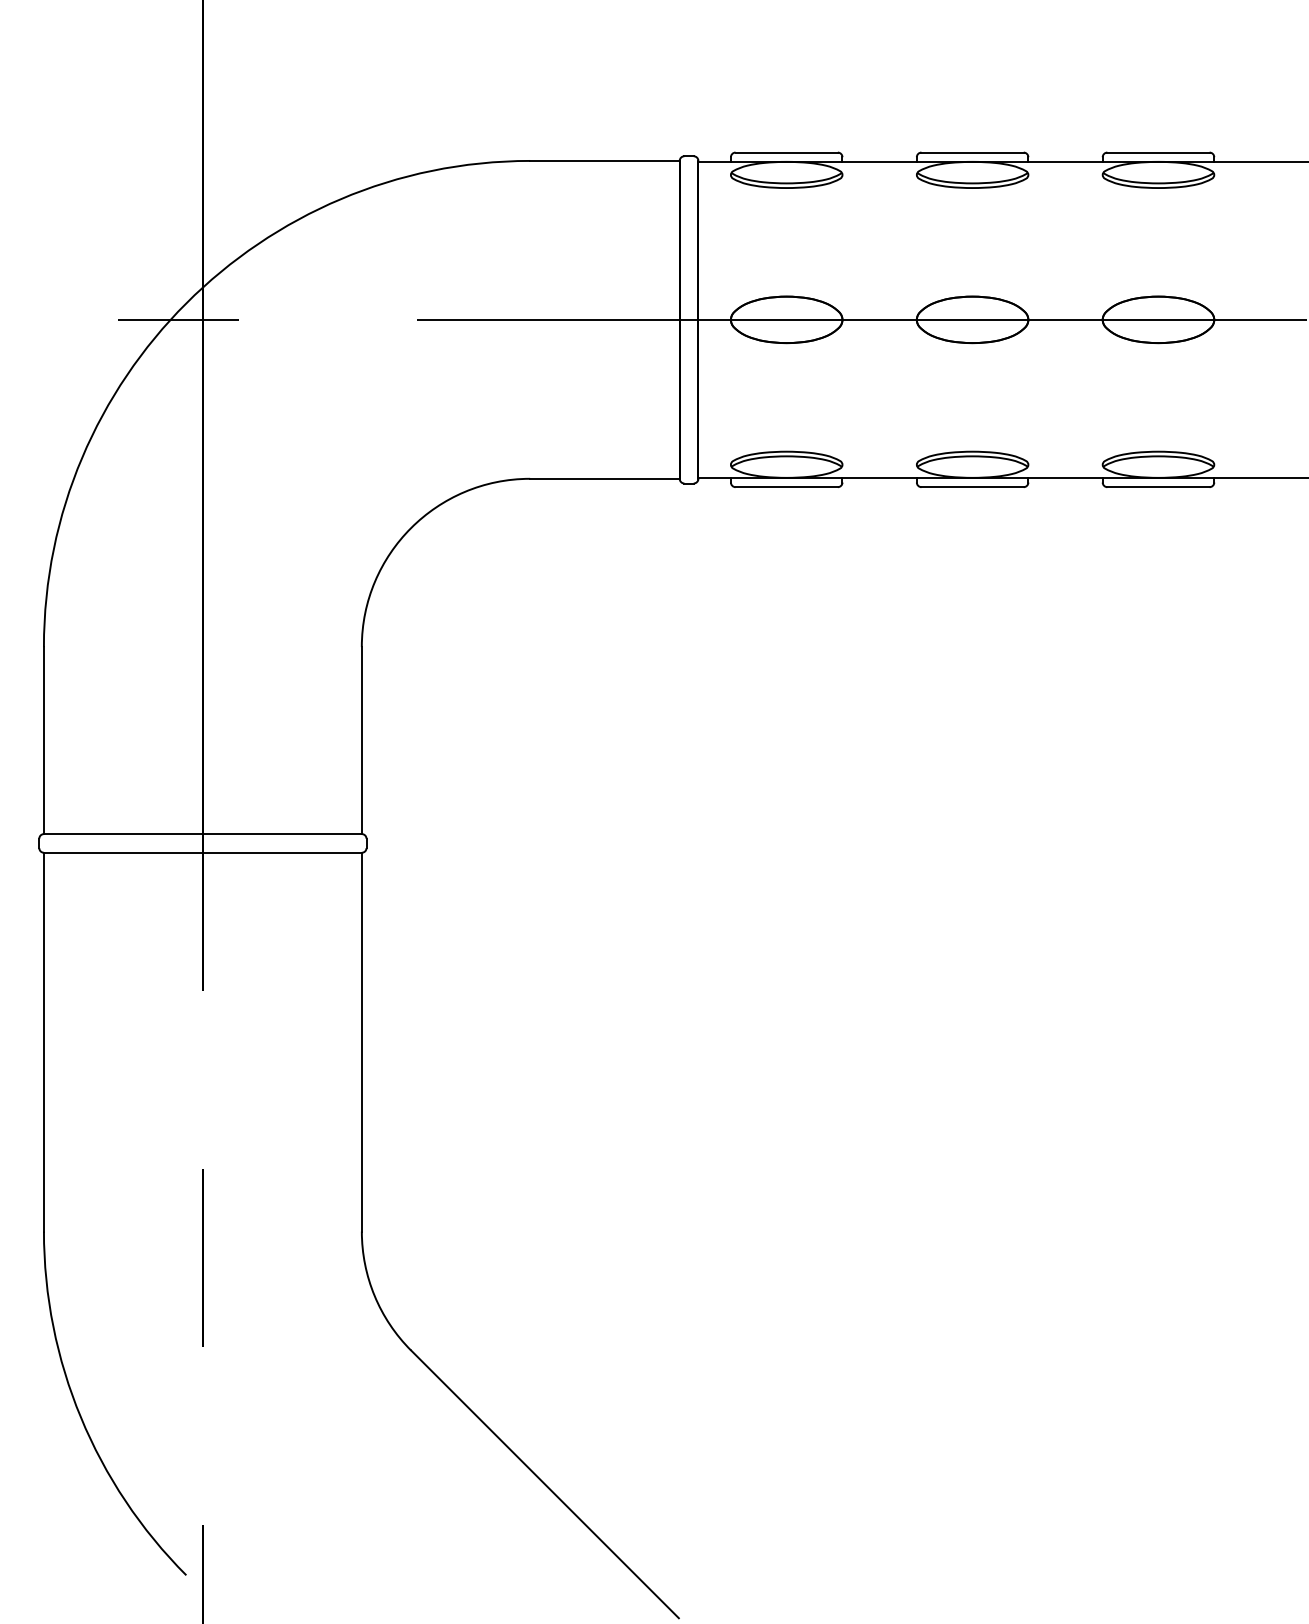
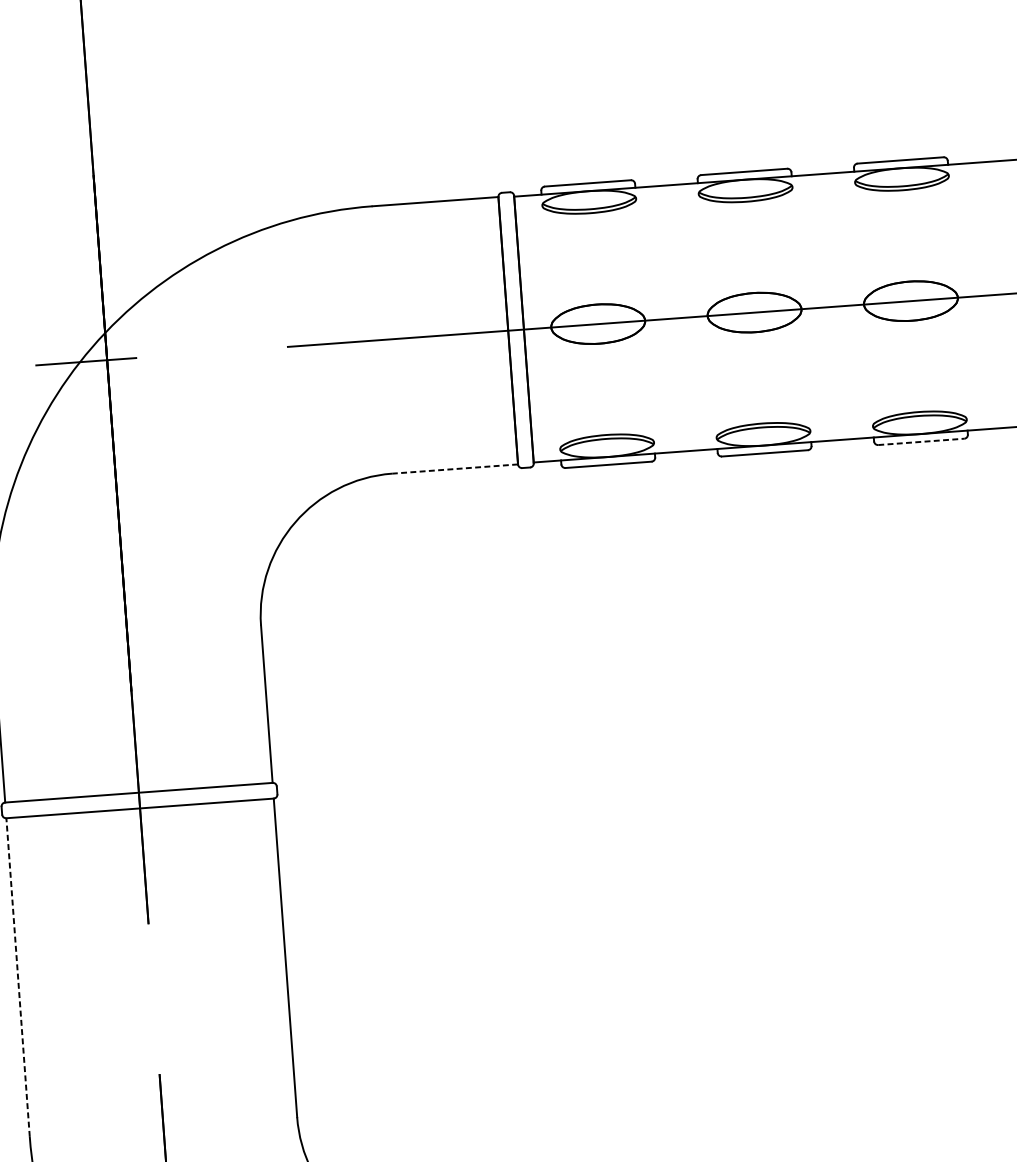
line: (604, 478) -> (454, 468), solid -> dashed
line: (1158, 487) -> (921, 442), solid -> dashed
line: (43, 1041) -> (17, 977), solid -> dashed

